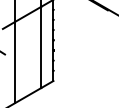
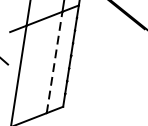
line: (41, 47) -> (54, 62), solid -> dashed

